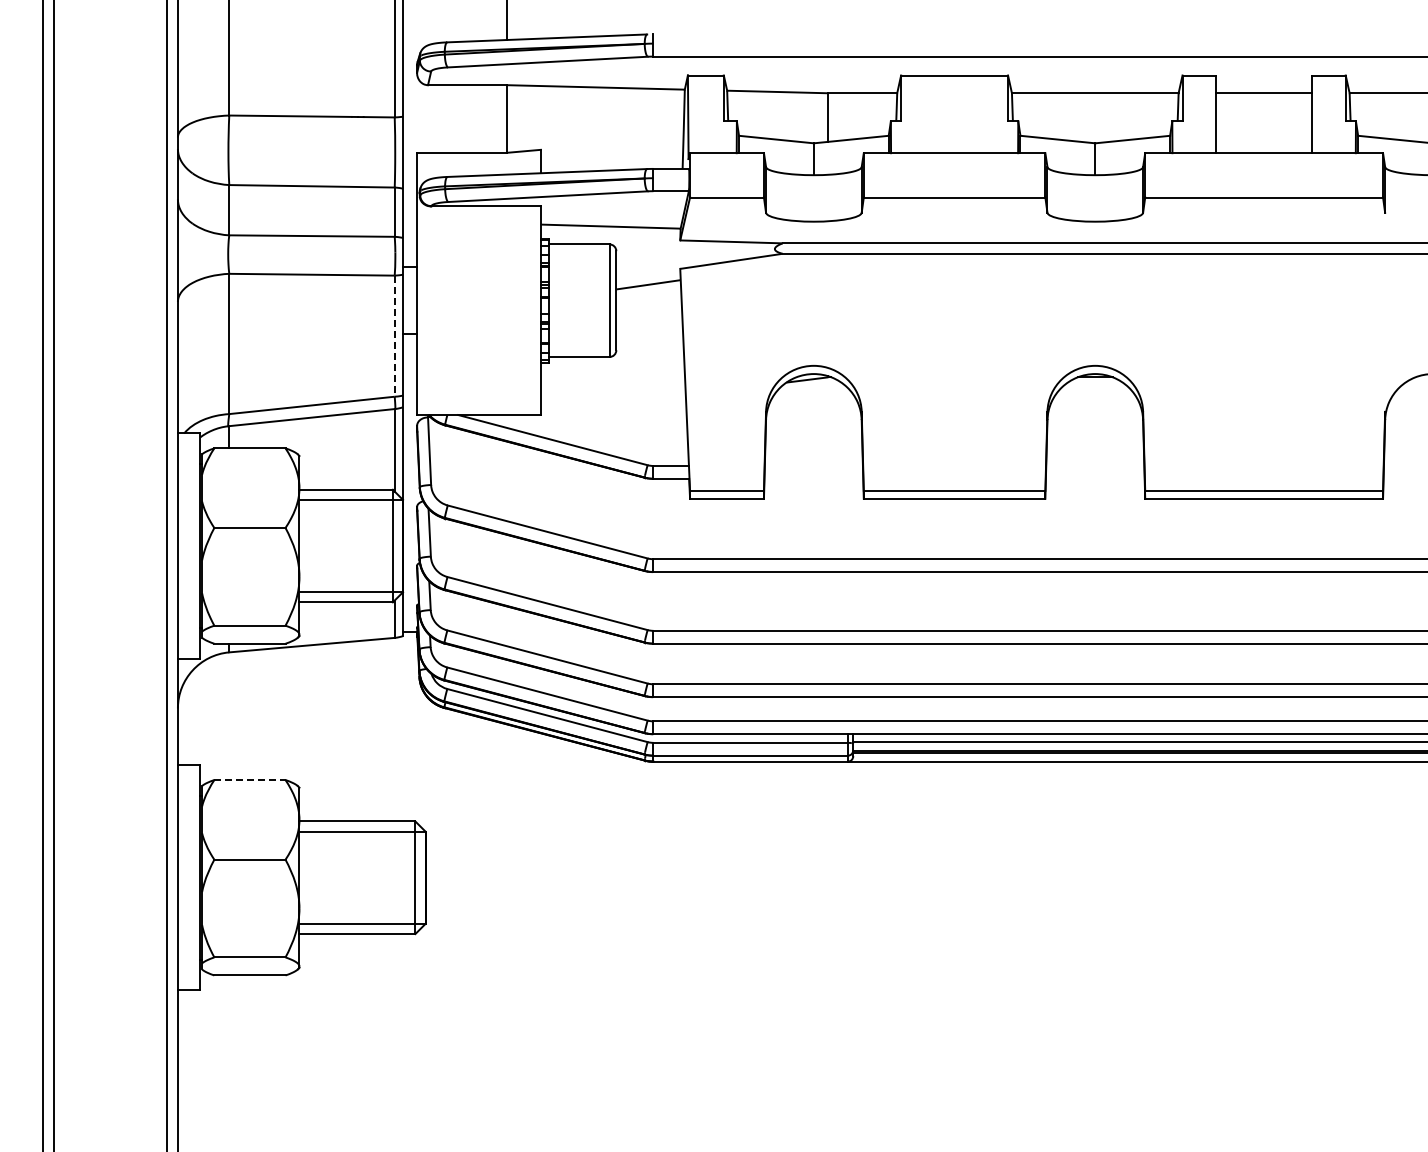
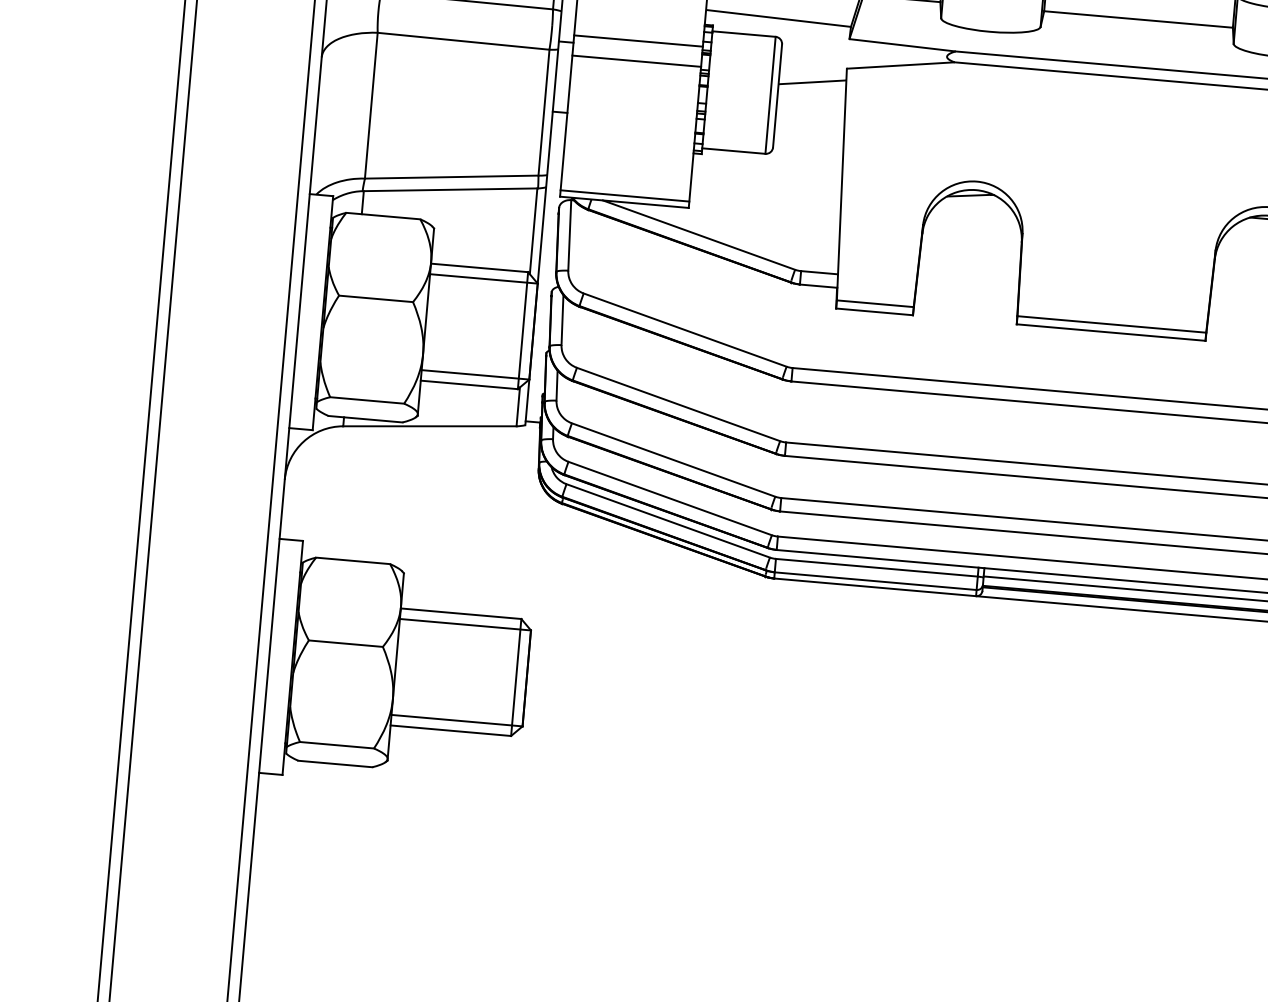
line: (478, 259) -> (638, 40), added
line: (478, 279) -> (636, 61), added
line: (394, 336) -> (543, 112), dashed -> solid
line: (478, 408) -> (624, 195), added
line: (249, 780) -> (352, 561), dashed -> solid

